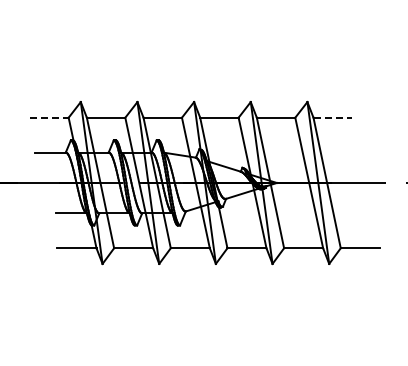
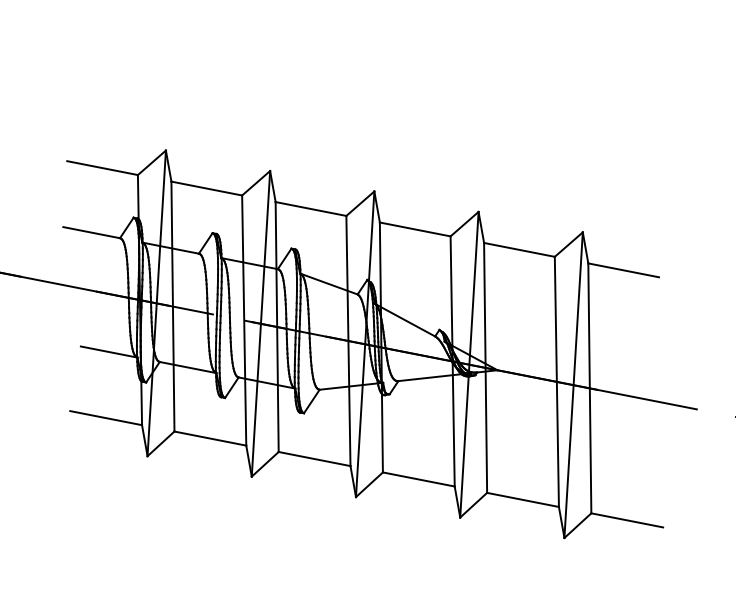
line: (49, 117) -> (102, 167), dashed -> solid
line: (333, 117) -> (625, 270), dashed -> solid

